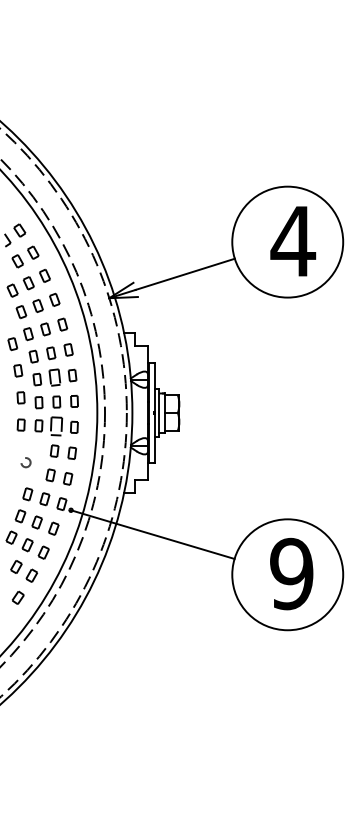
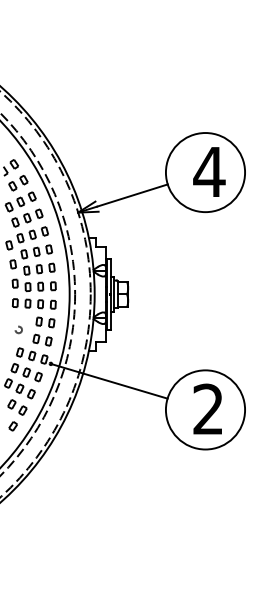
part: (54, 377) -> (39, 269), size x0.71
part: (56, 426) -> (40, 304), size x0.62
text: (291, 573) -> (208, 409), 9 -> 2

